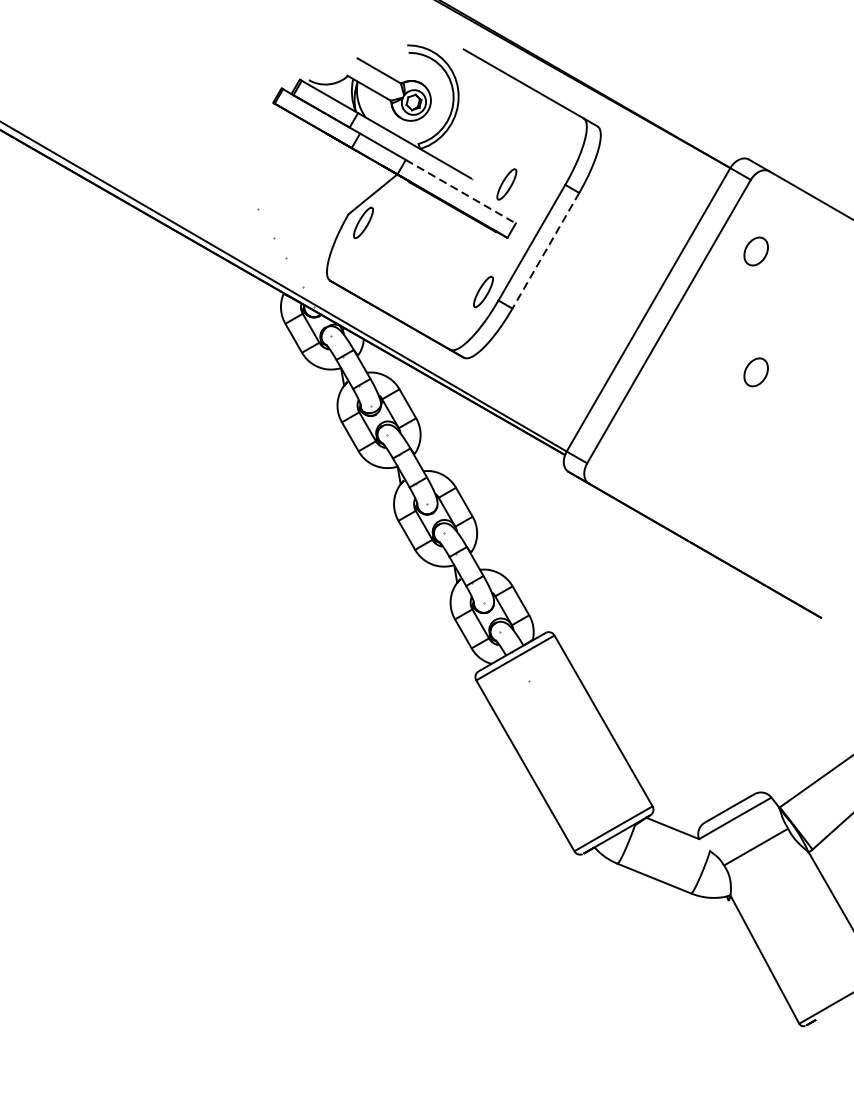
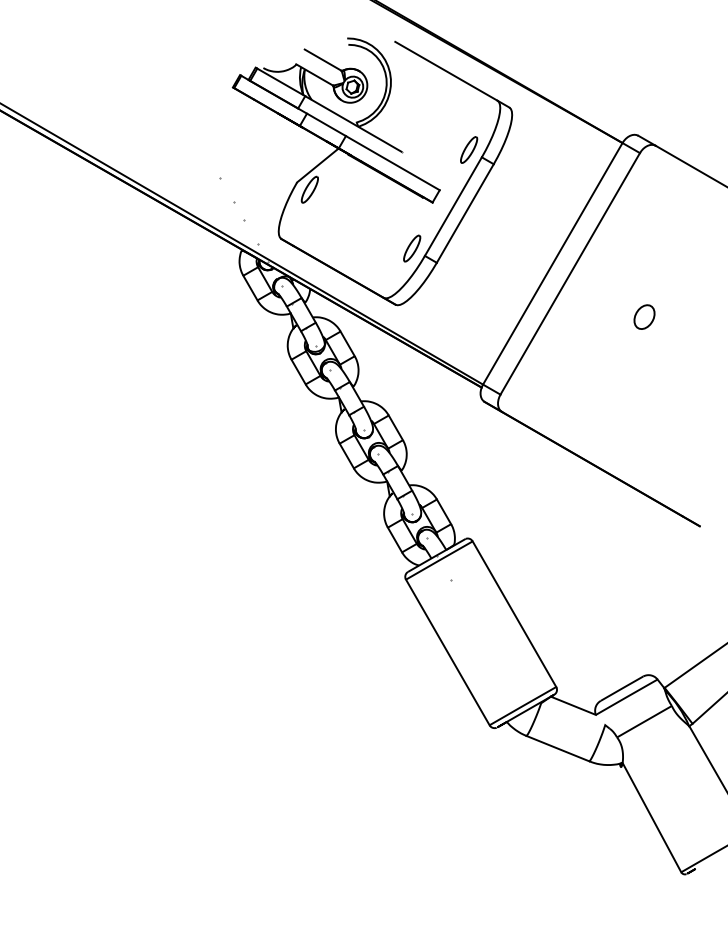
part: (507, 183) -> (469, 149), moved
line: (461, 192) -> (393, 163), dashed -> solid
line: (546, 250) -> (465, 213), dashed -> solid
part: (756, 250) -> (644, 213), removed

